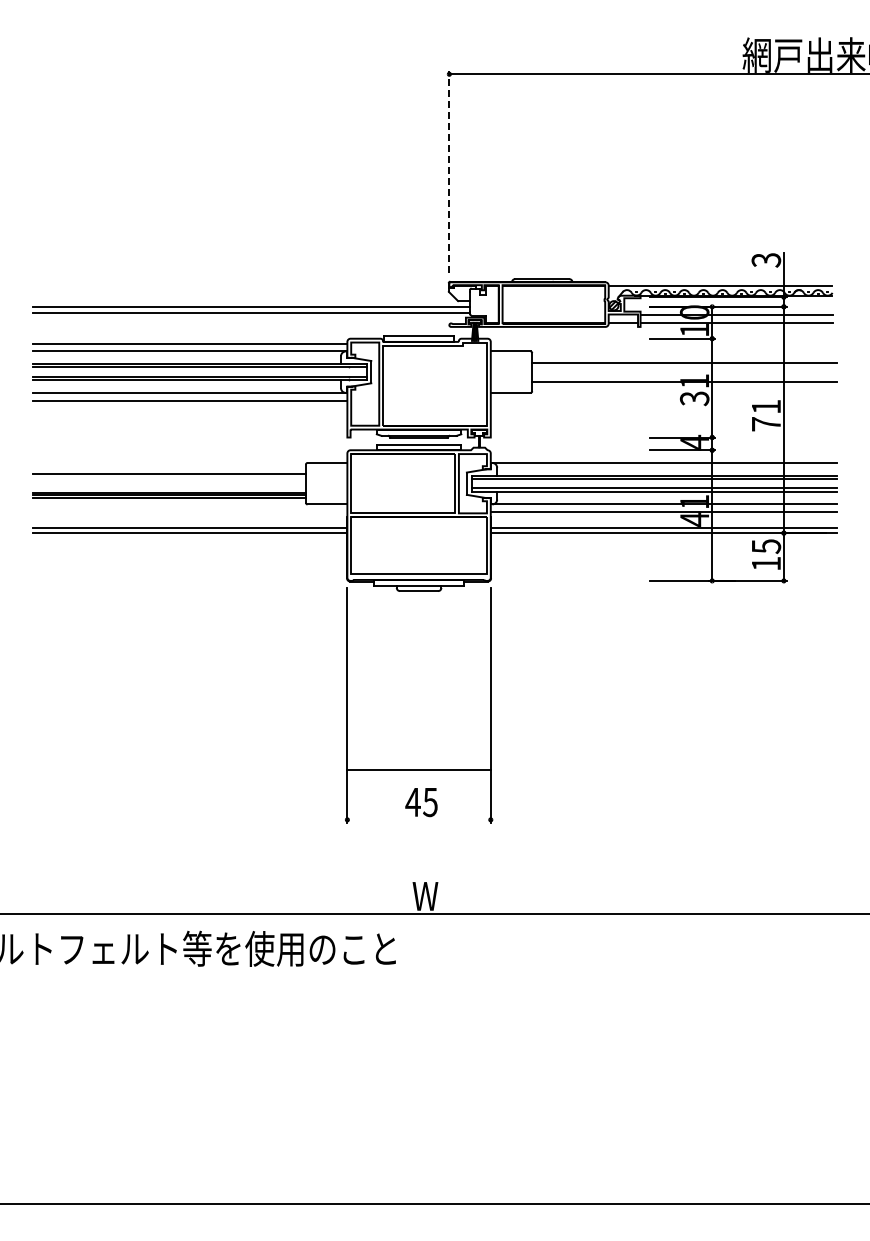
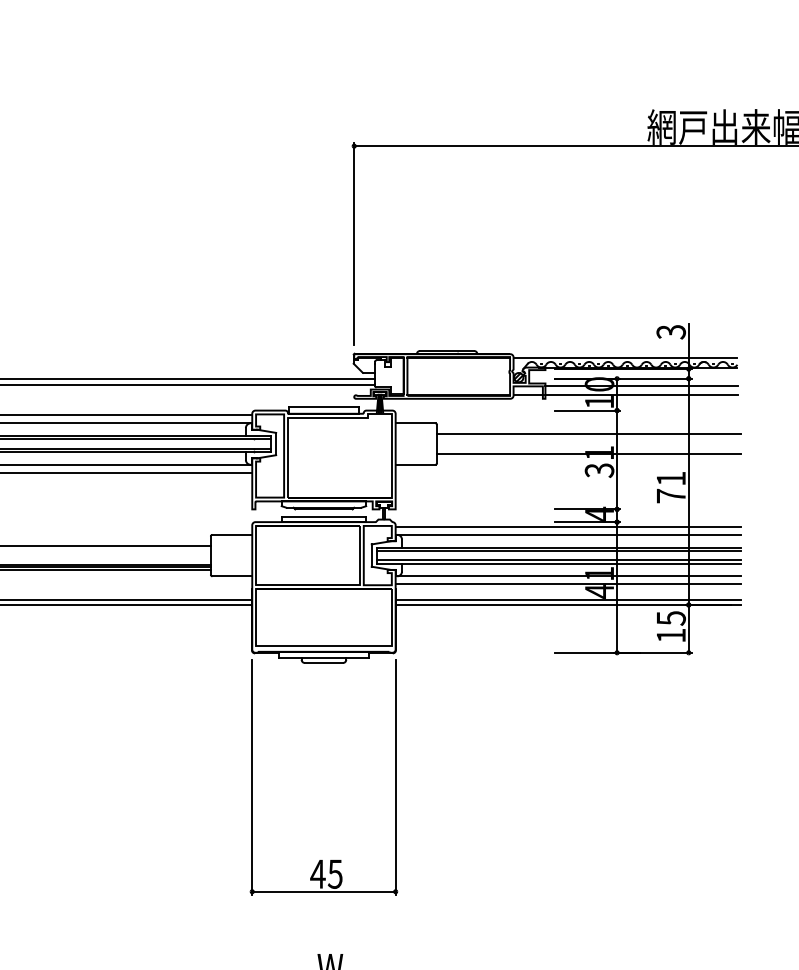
line: (449, 172) -> (354, 244), dashed -> solid
line: (663, 455) -> (568, 527), added
line: (418, 769) -> (323, 891), moved

